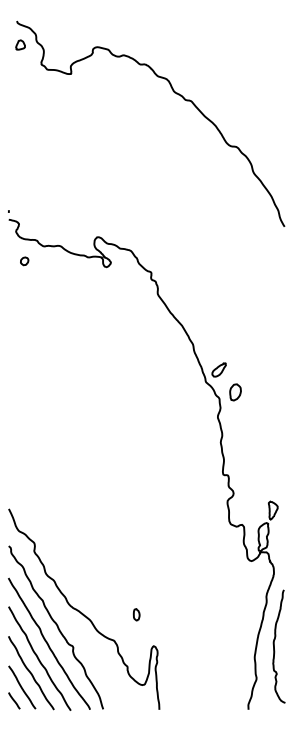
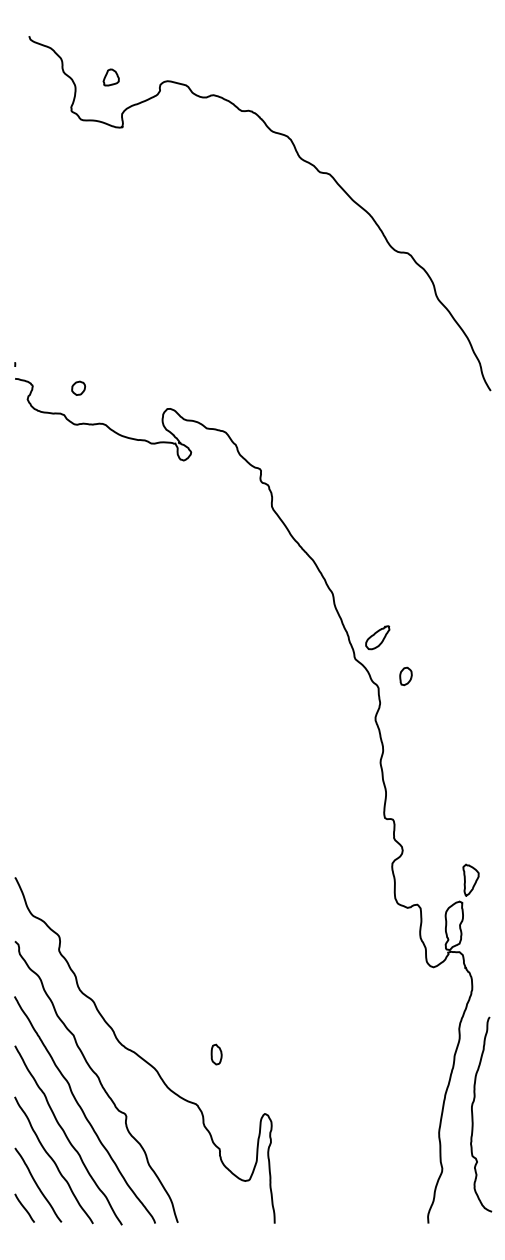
part: (20, 44) -> (111, 76), moved
part: (24, 261) -> (78, 388), moved
part: (235, 392) -> (405, 676), size x0.62
part: (136, 614) -> (216, 1054), moved

